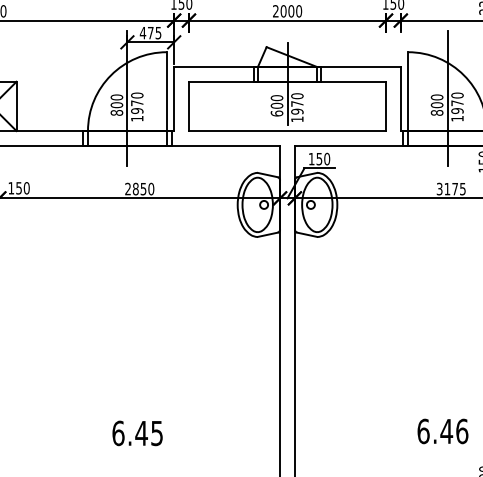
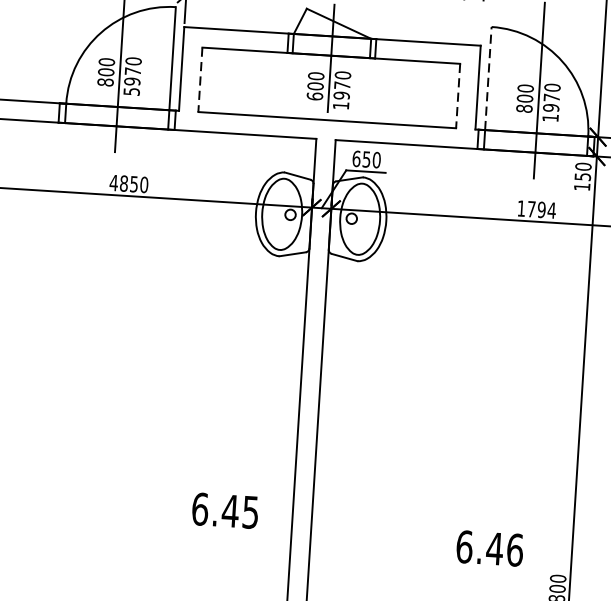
line: (408, 91) -> (488, 78), solid -> dashed
line: (188, 106) -> (199, 79), solid -> dashed
line: (386, 106) -> (458, 96), solid -> dashed
text: (137, 118) -> (132, 91), 1970 -> 5970
text: (311, 158) -> (356, 158), 150 -> 650
text: (127, 188) -> (113, 182), 2850 -> 4850
text: (451, 188) -> (537, 208), 3175 -> 1794
text: (442, 431) -> (489, 548), moved
text: (137, 433) -> (225, 510), moved

